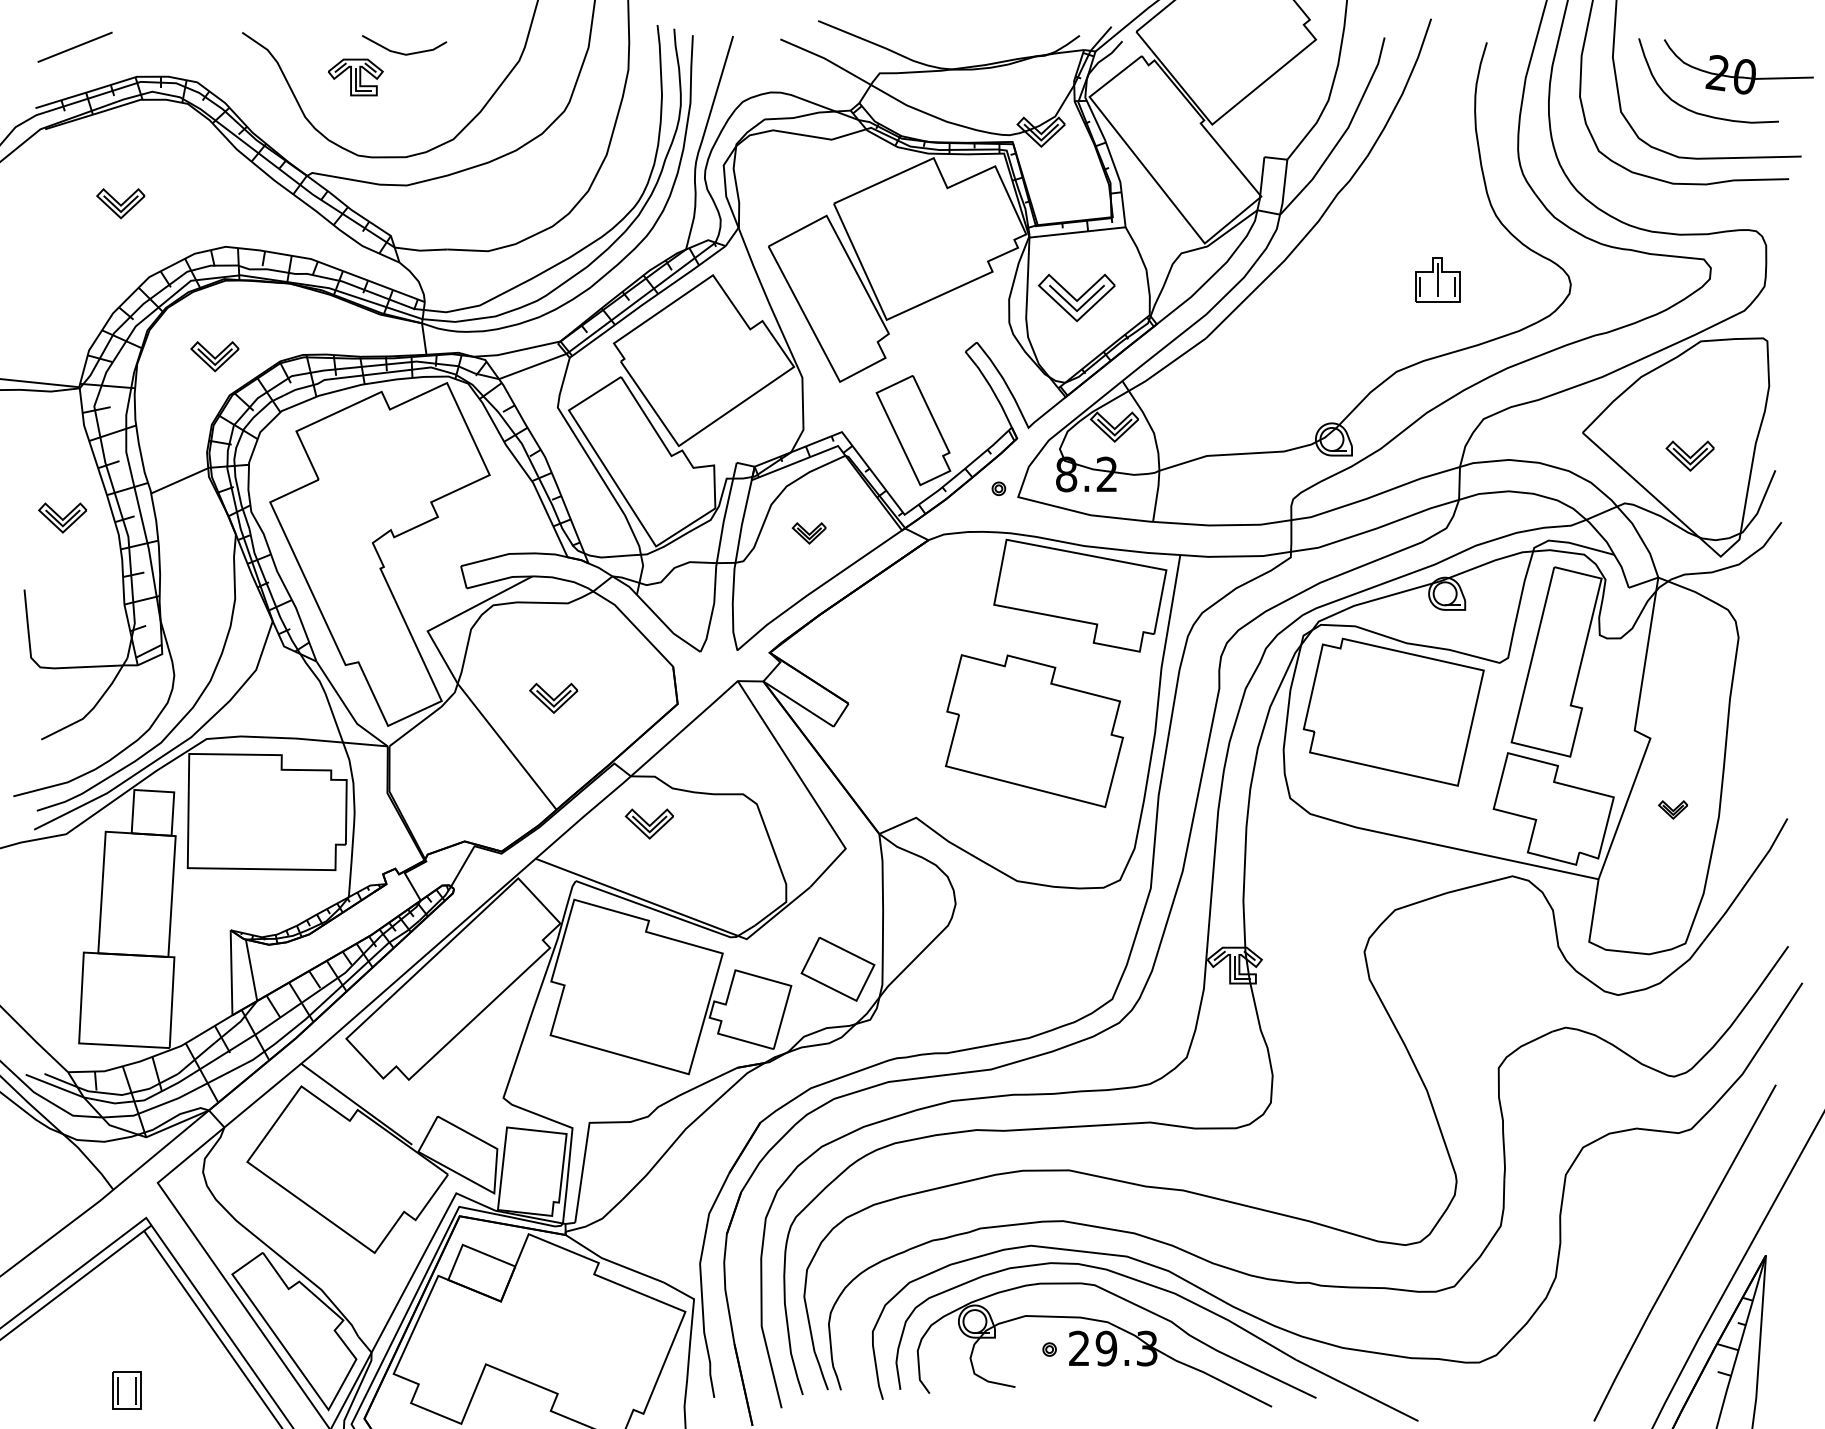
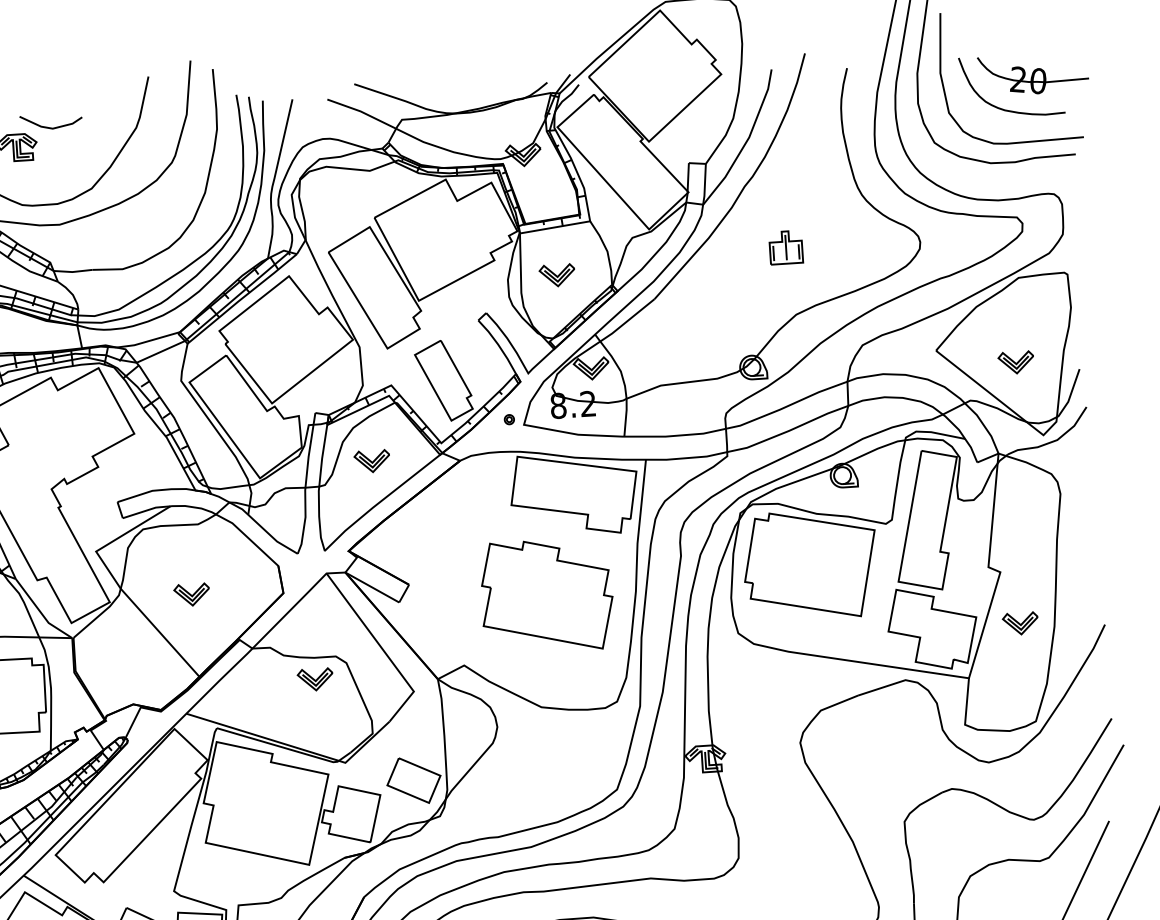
part: (1437, 279) -> (785, 247), moved
part: (1075, 297) -> (556, 275), size x0.62
part: (808, 533) -> (371, 461), size x1.43
part: (1672, 809) -> (1020, 623), size x1.67
part: (648, 823) -> (314, 679), moved

